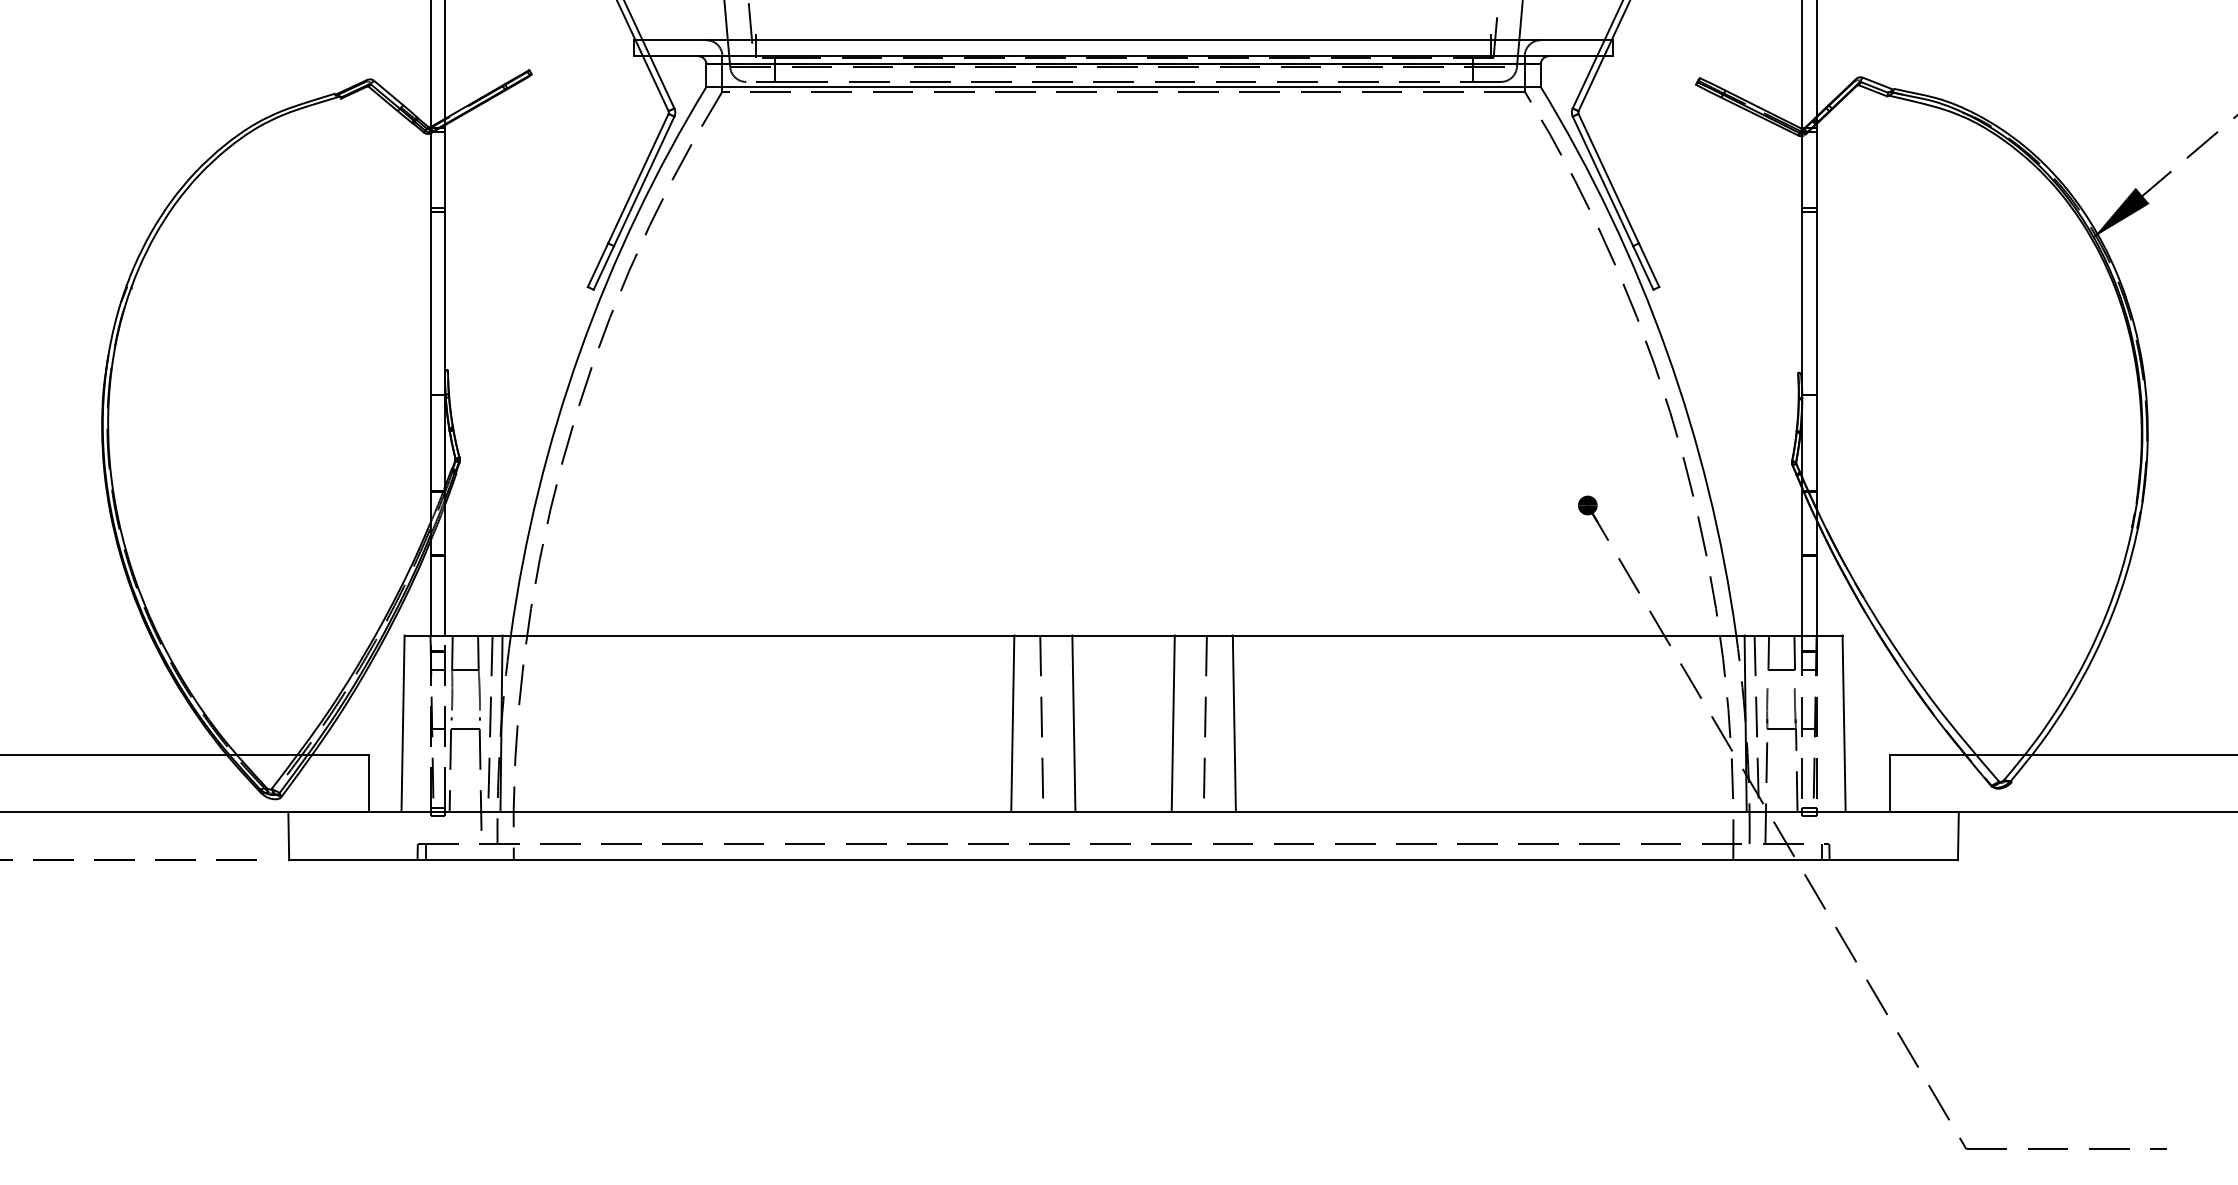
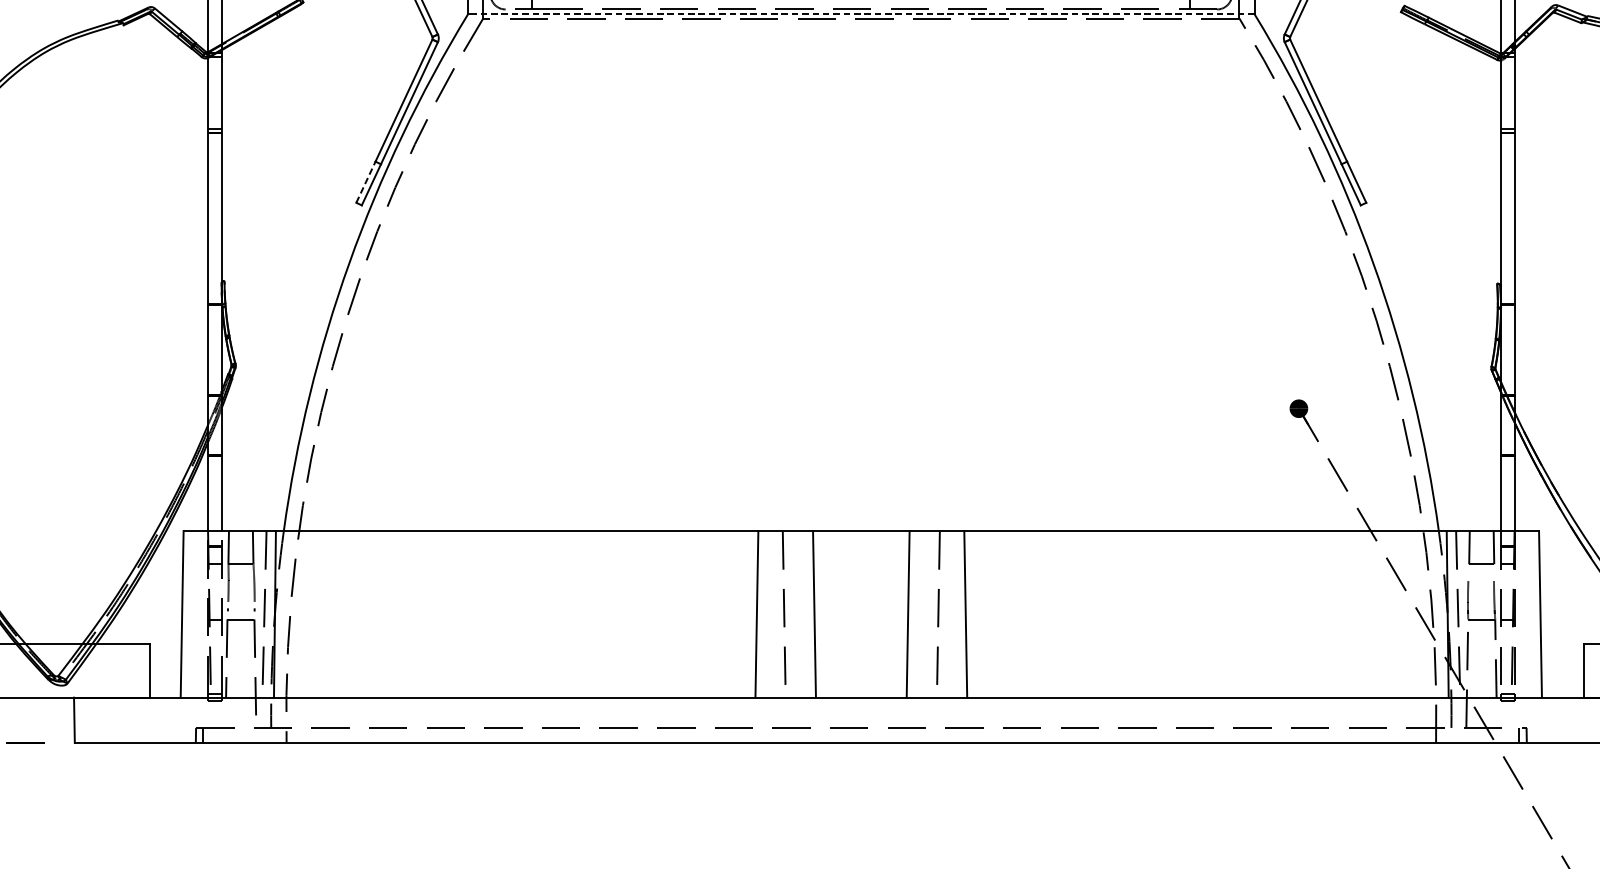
line: (1127, 87) -> (865, 14), solid -> dashed
line: (598, 264) -> (366, 181), solid -> dashed

